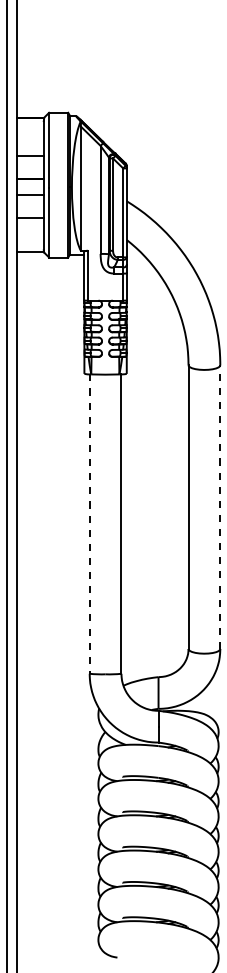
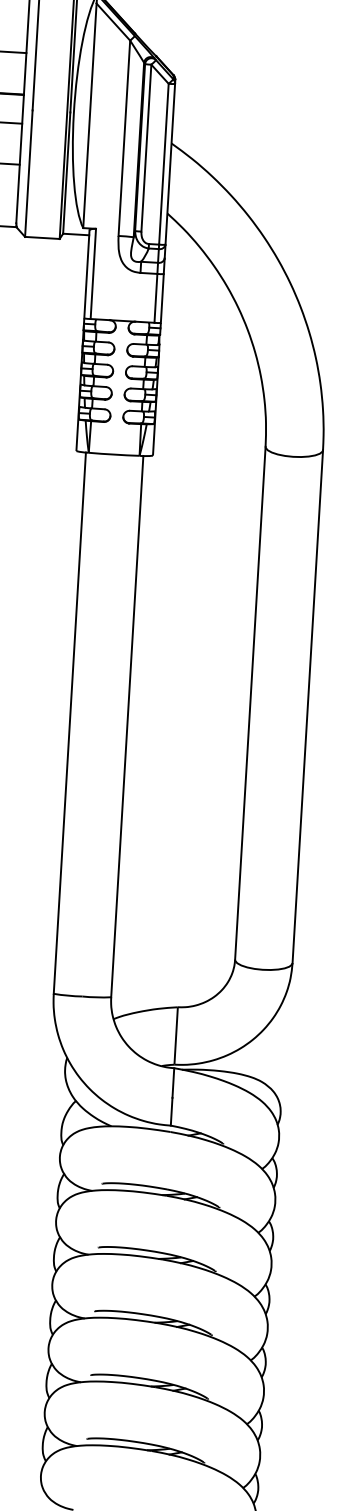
line: (220, 507) -> (308, 707), dashed -> solid
line: (89, 524) -> (69, 723), dashed -> solid

